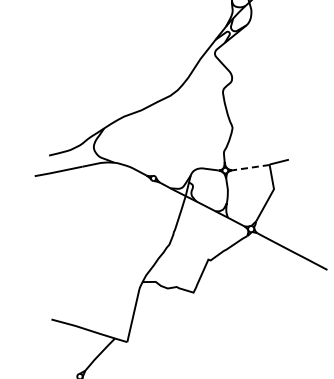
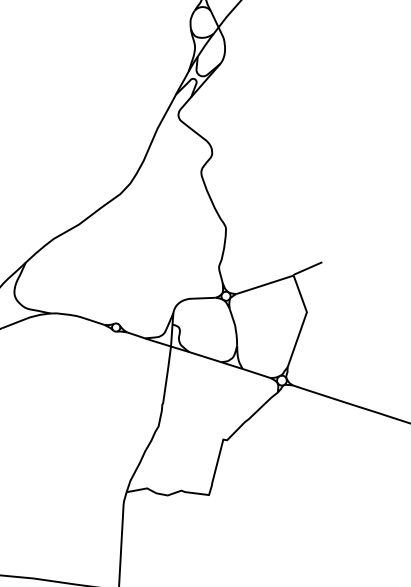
line: (250, 167) -> (264, 284), dashed -> solid

